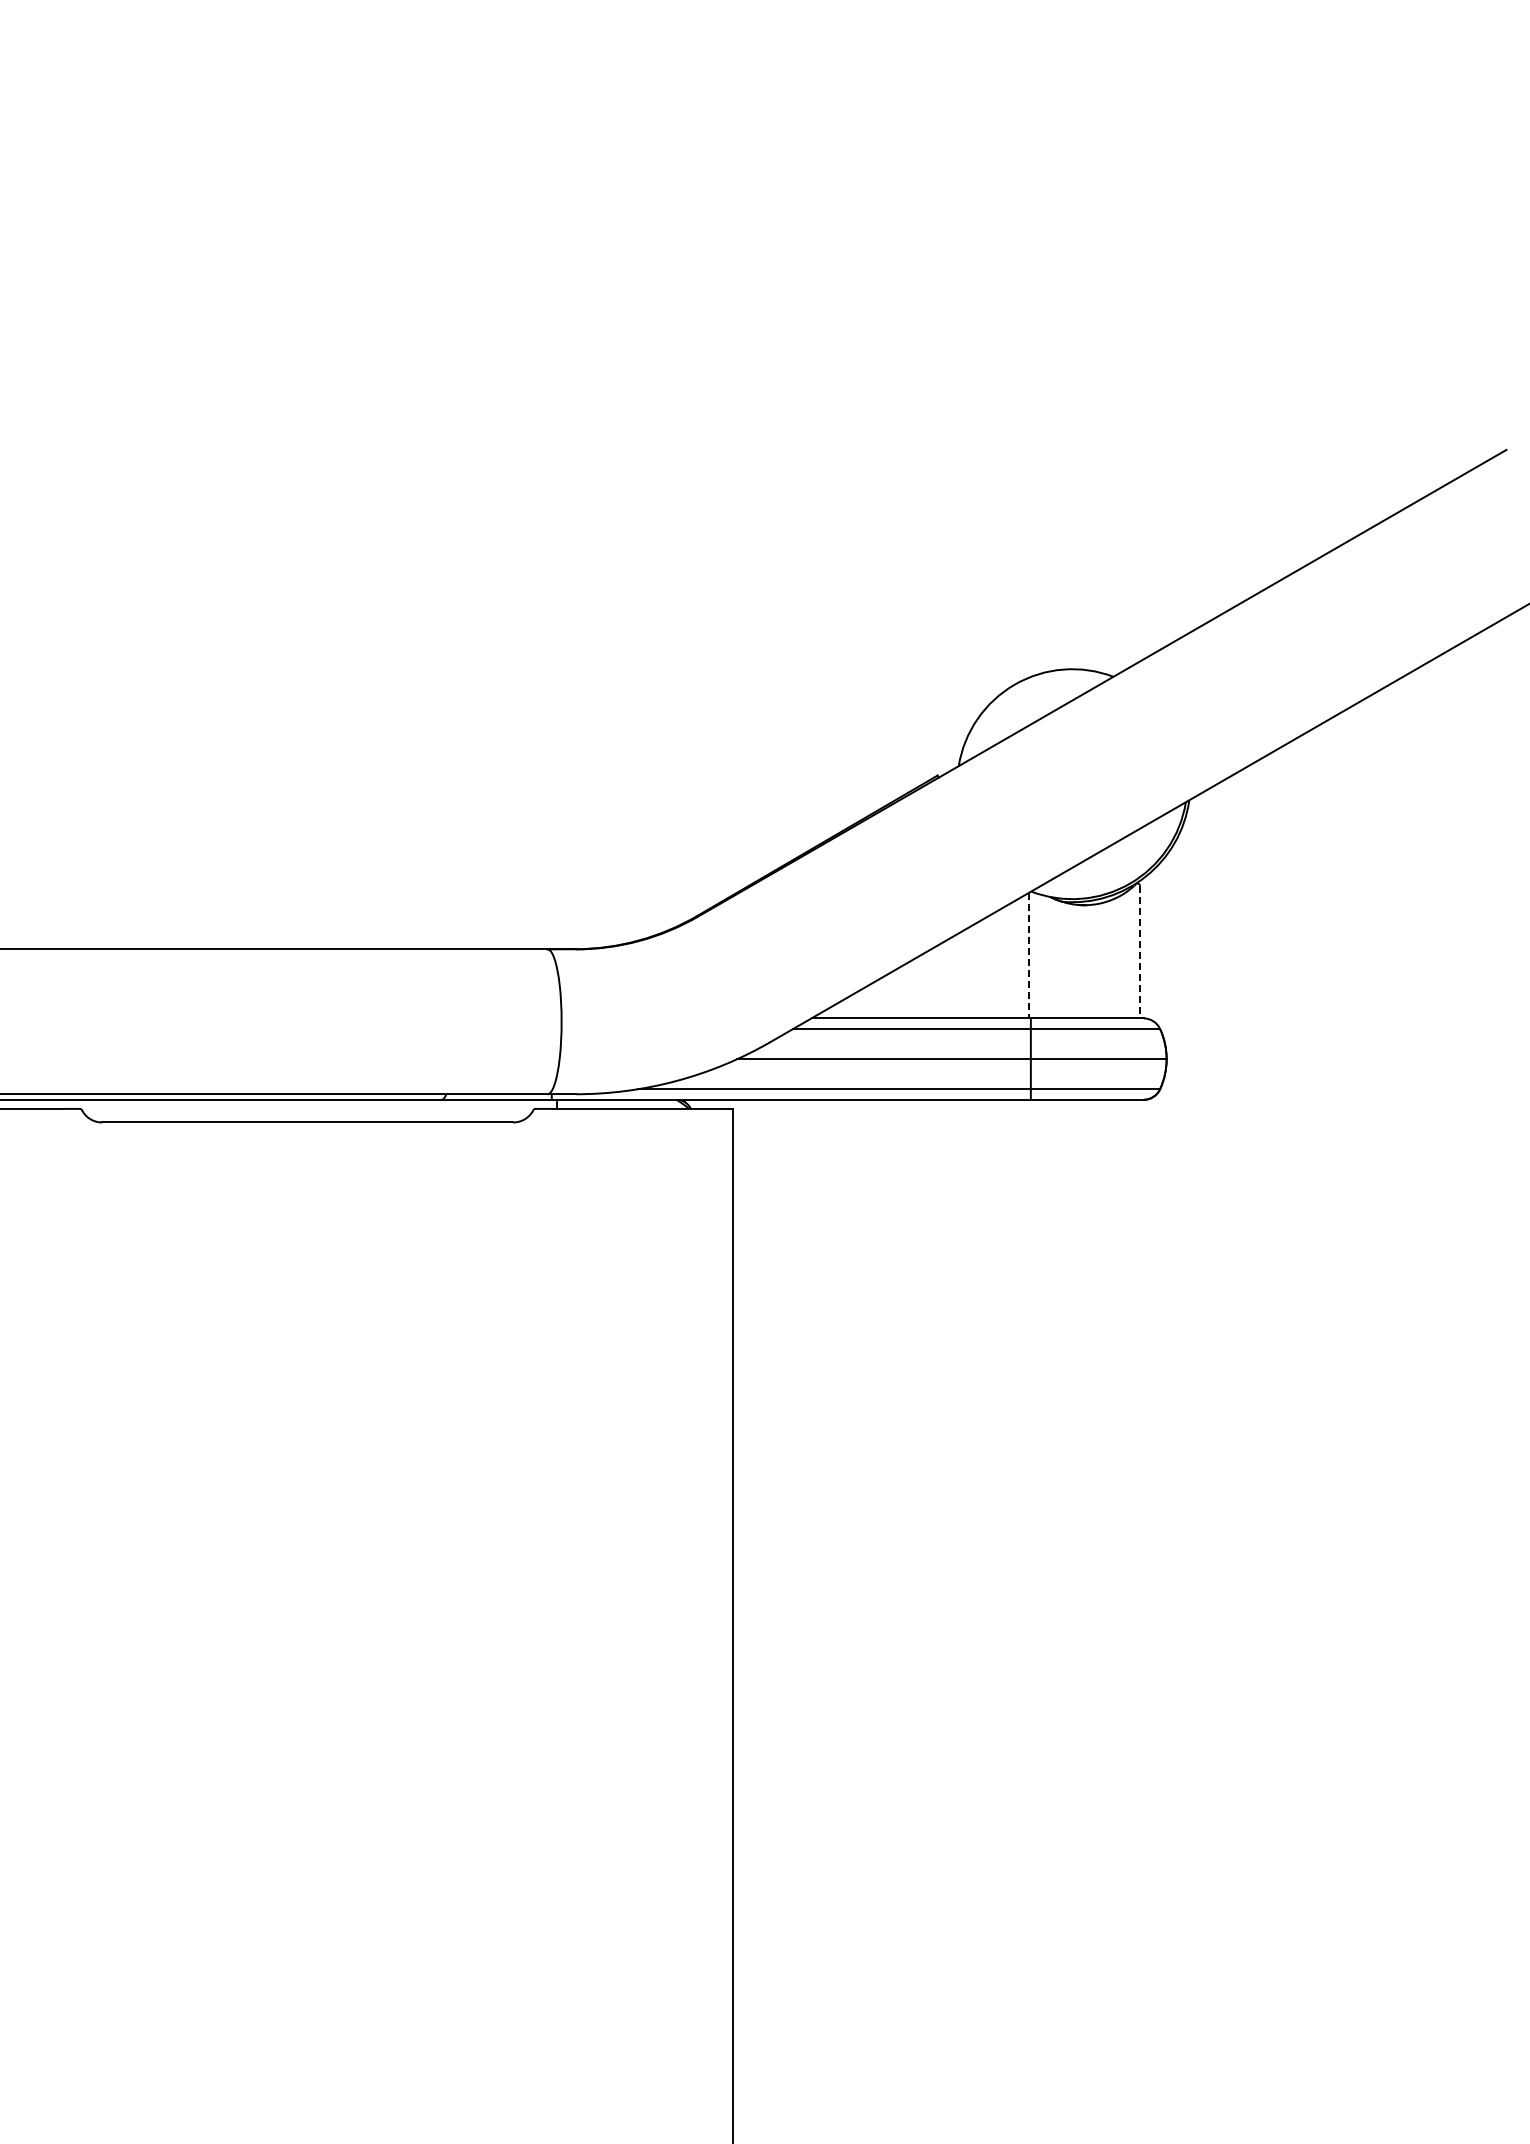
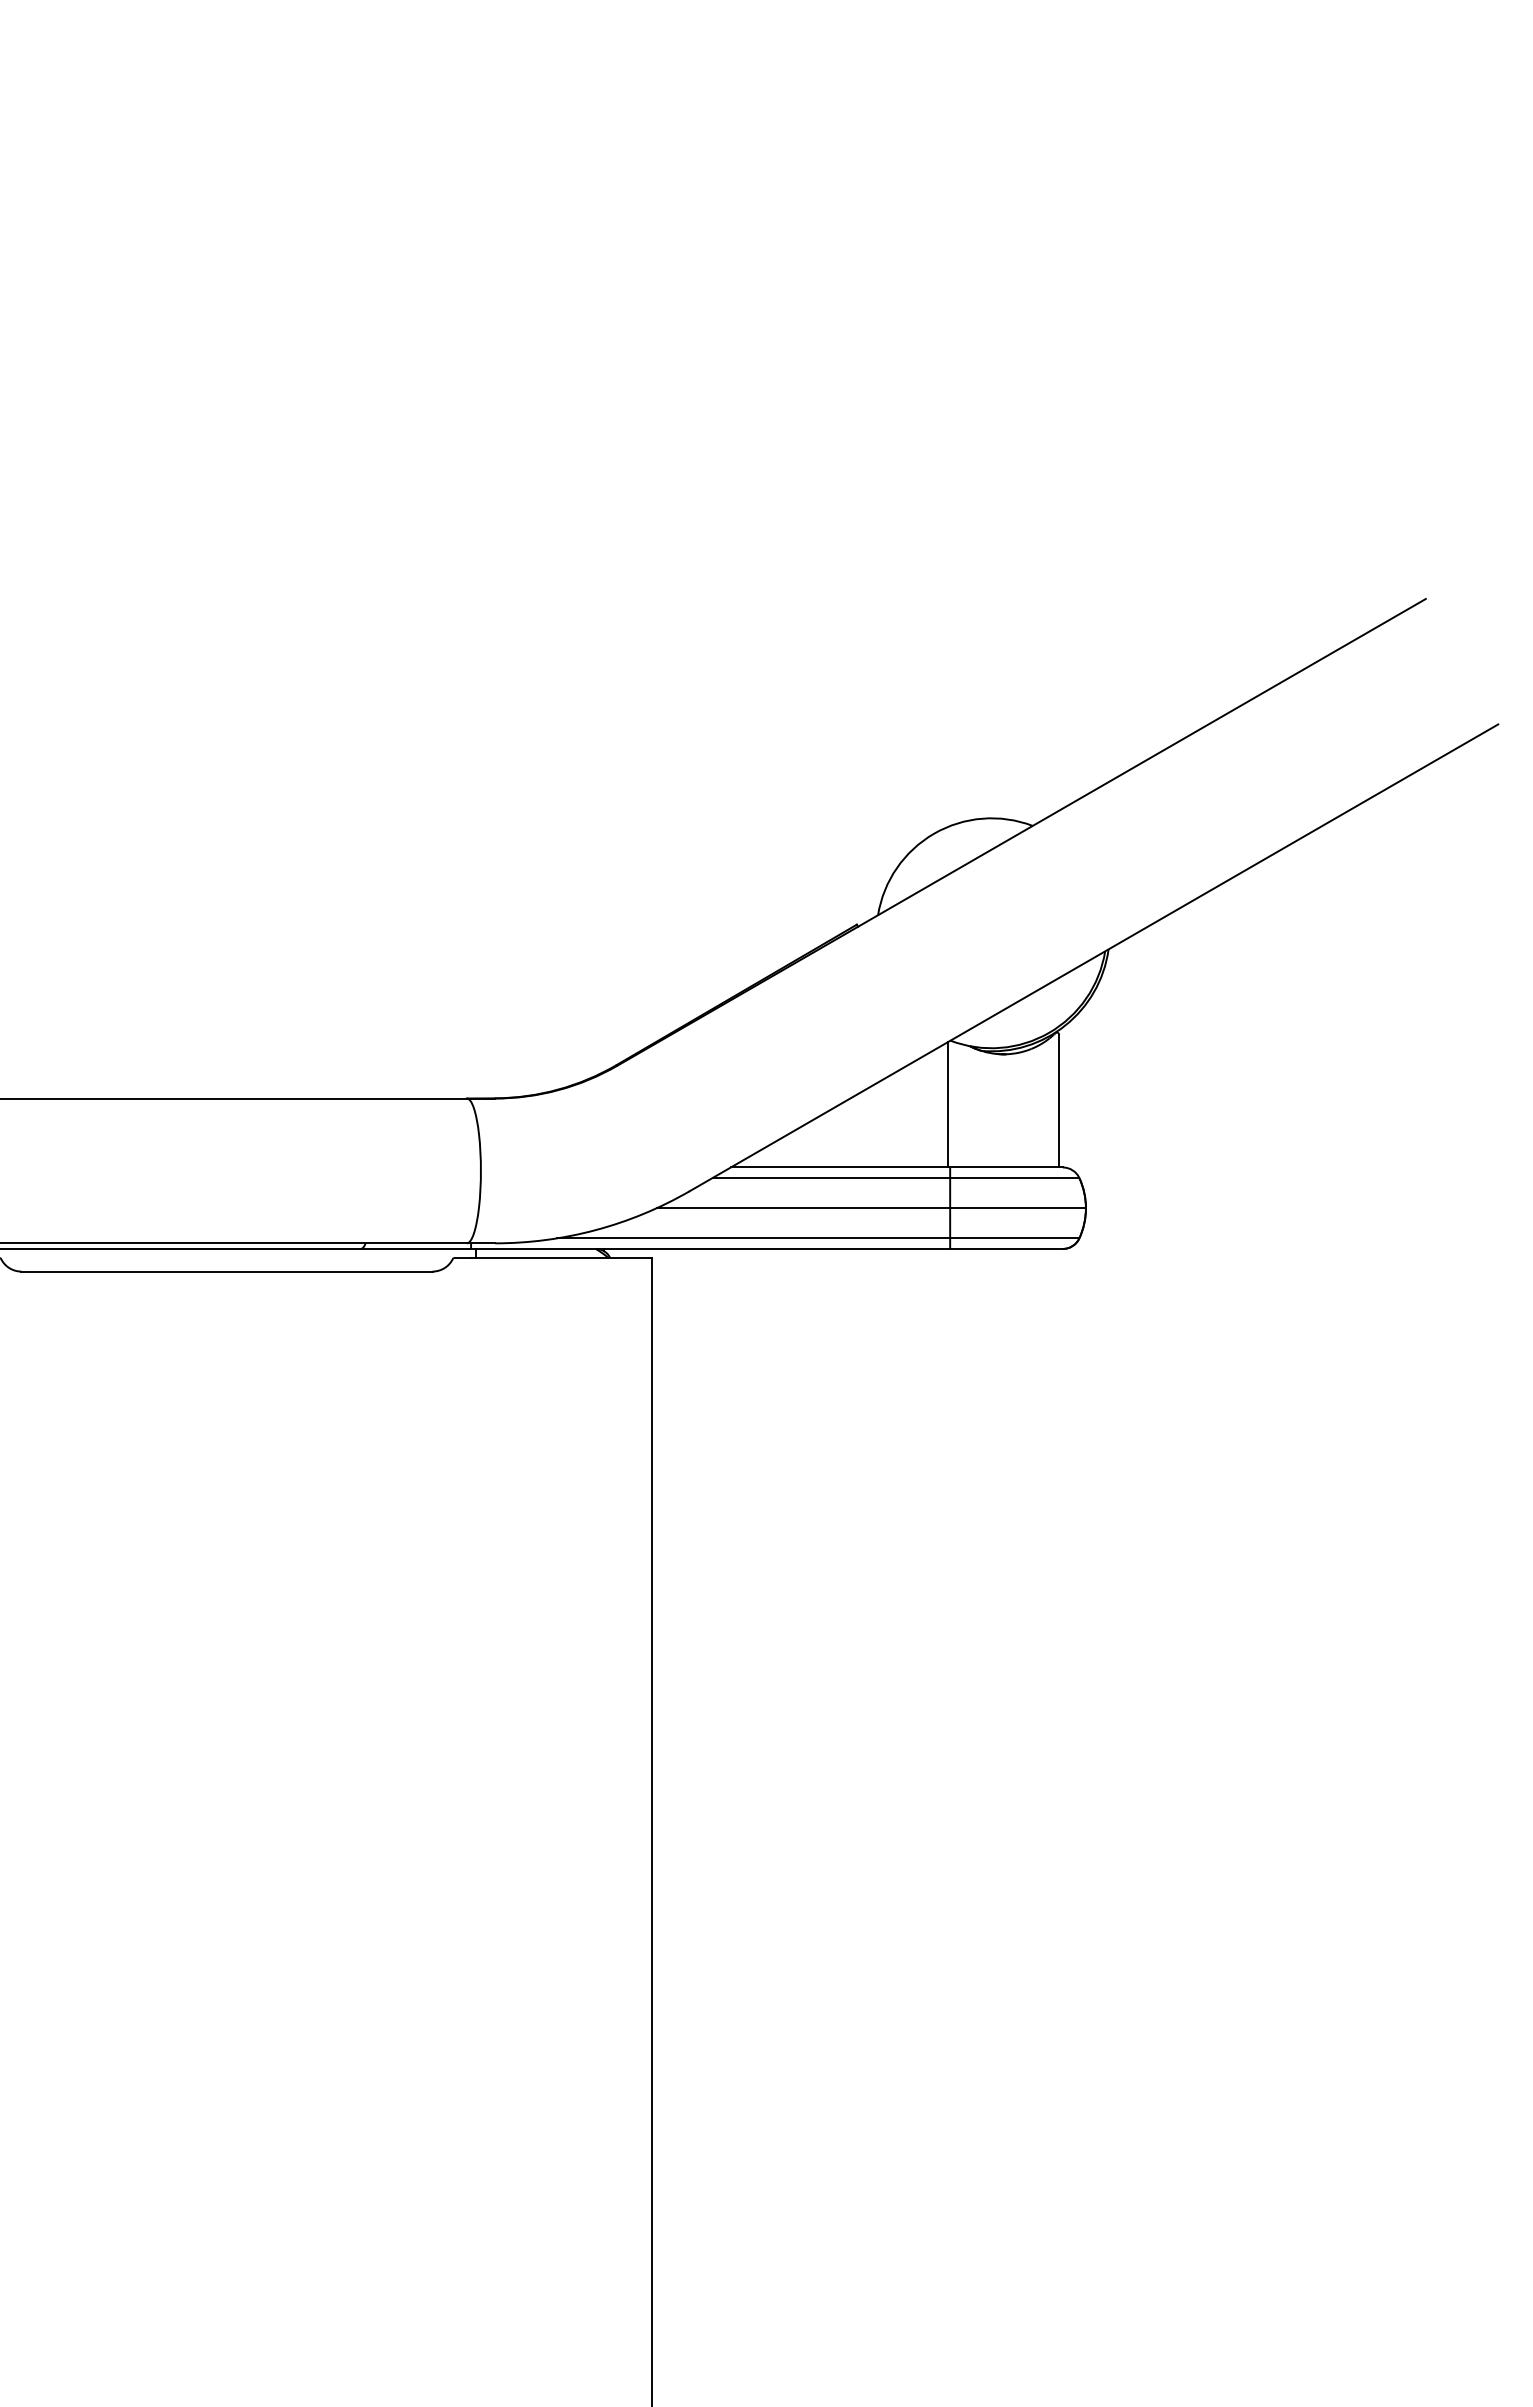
line: (1140, 952) -> (1059, 1101), dashed -> solid
line: (1029, 955) -> (948, 1104), dashed -> solid

